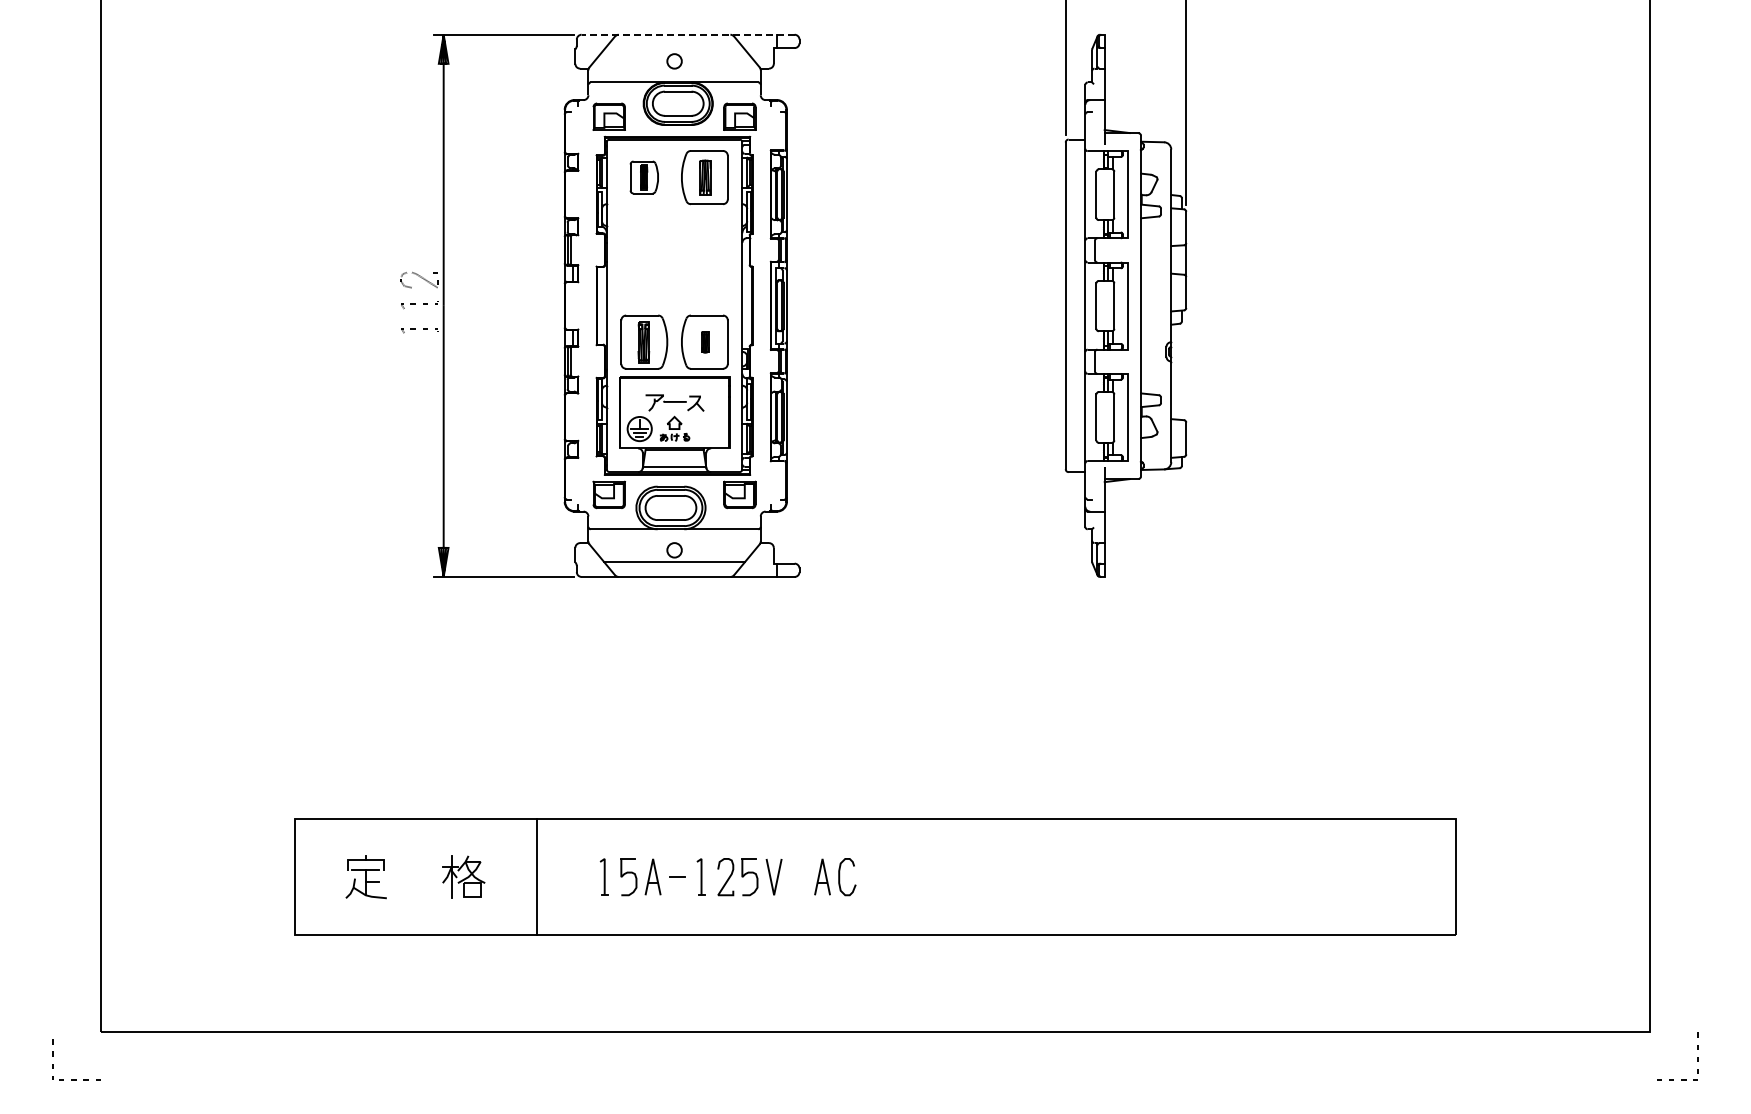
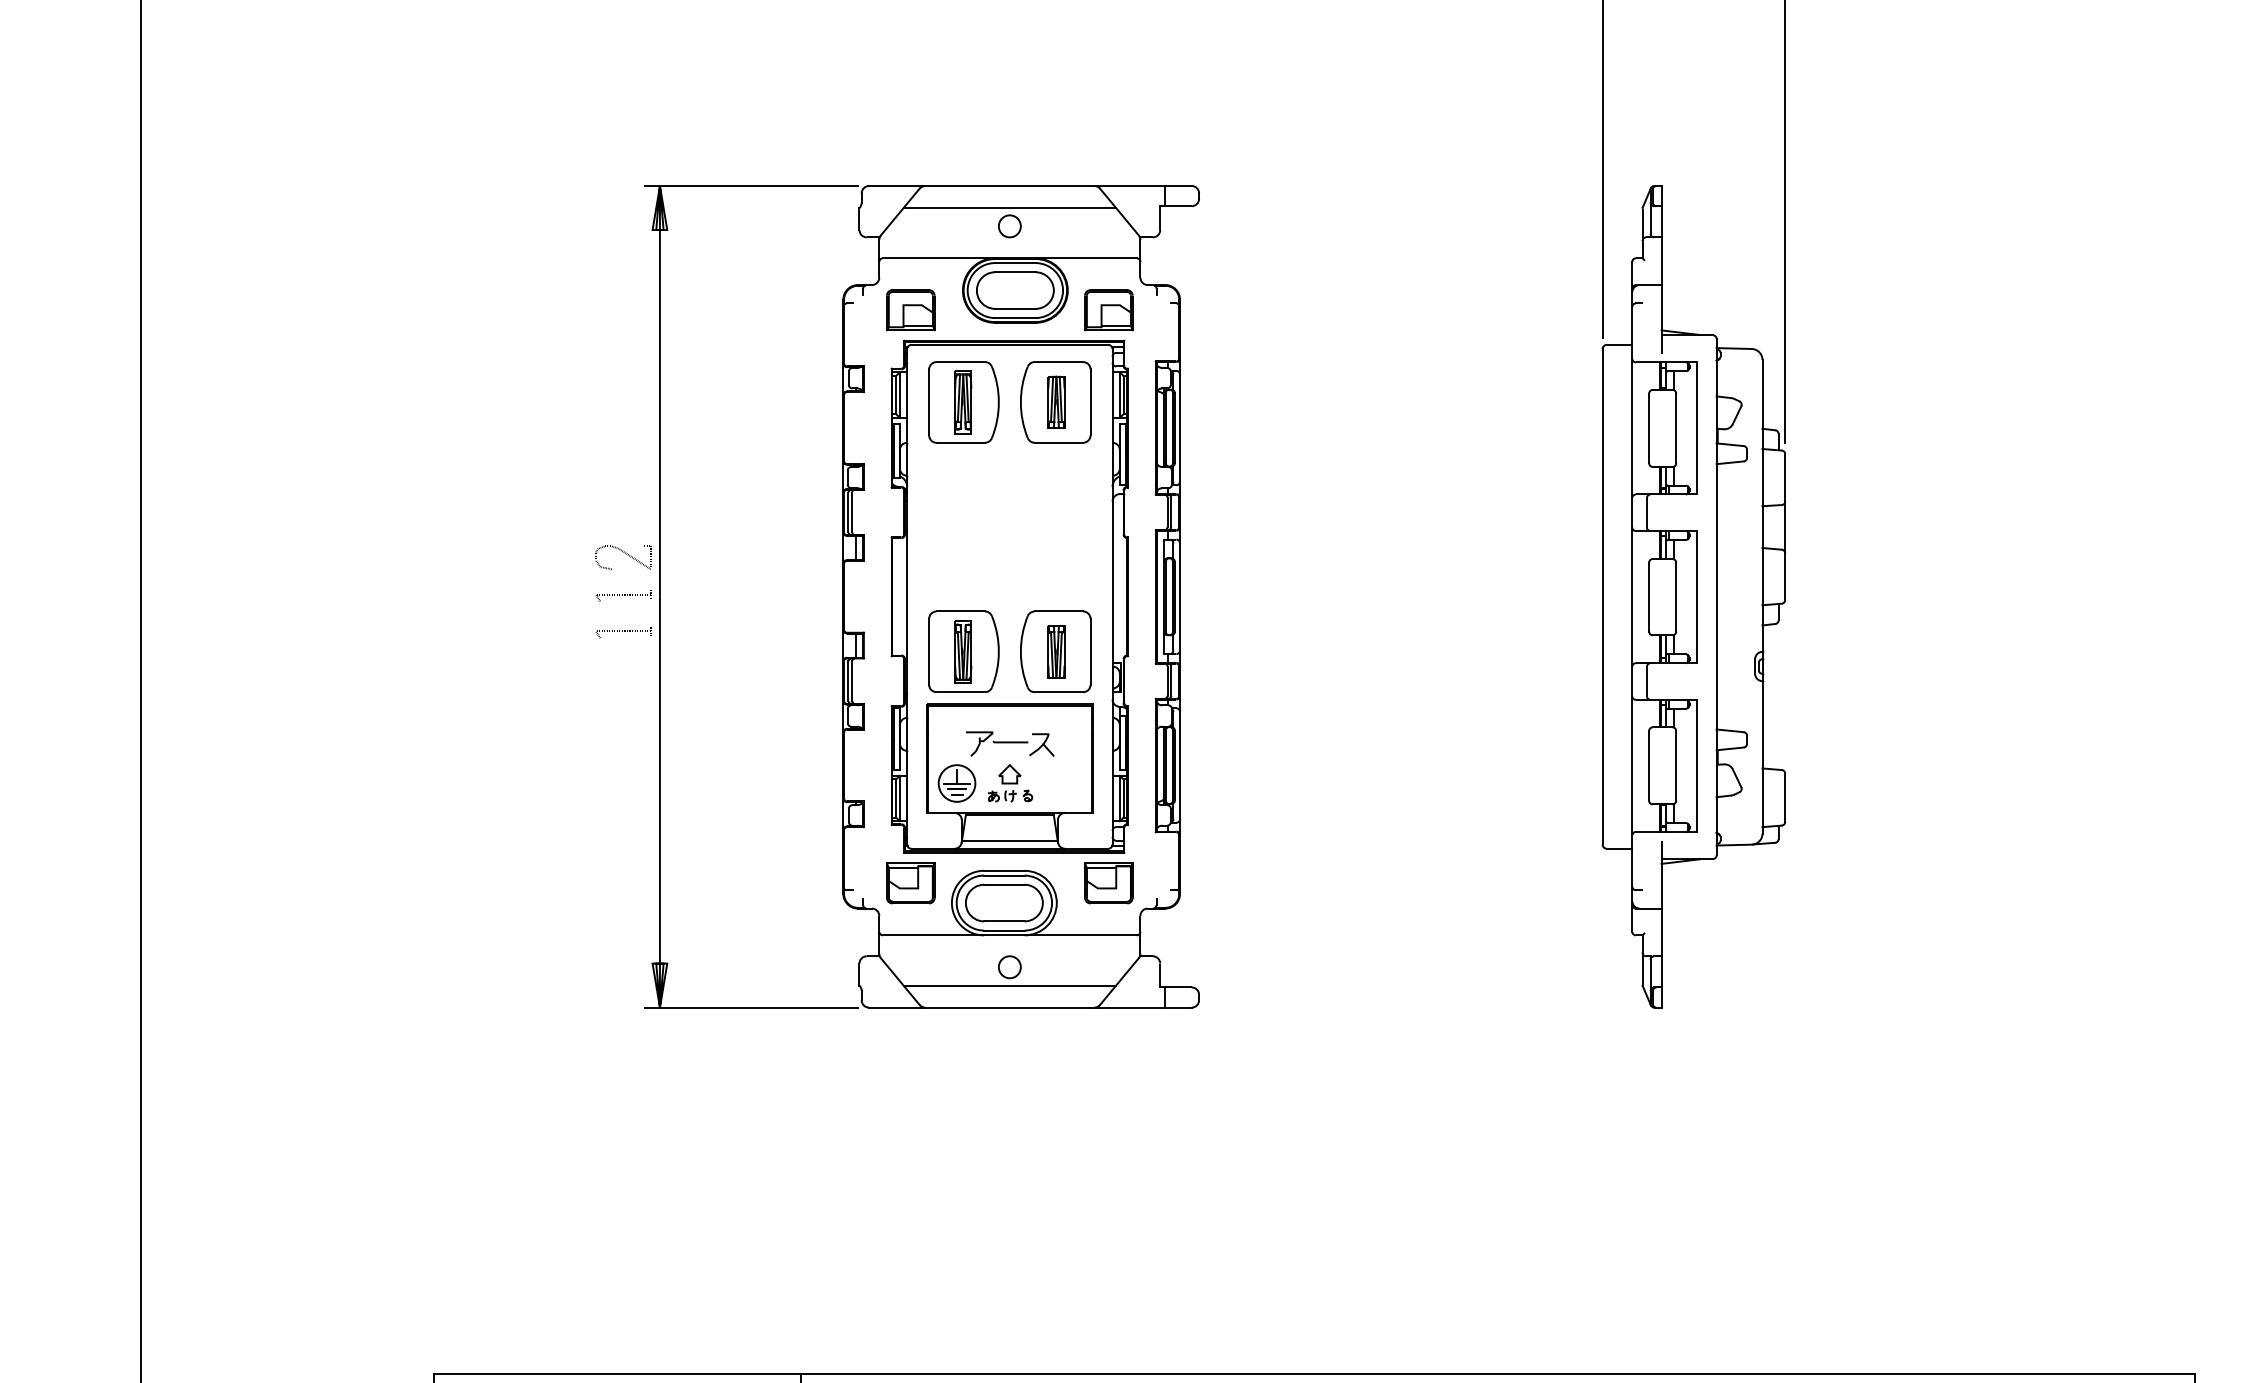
line: (688, 34) -> (1030, 185), dashed -> solid
line: (674, 49) -> (1009, 208), added
part: (644, 177) -> (964, 402), size x1.67
part: (705, 342) -> (1056, 652), size x1.67

